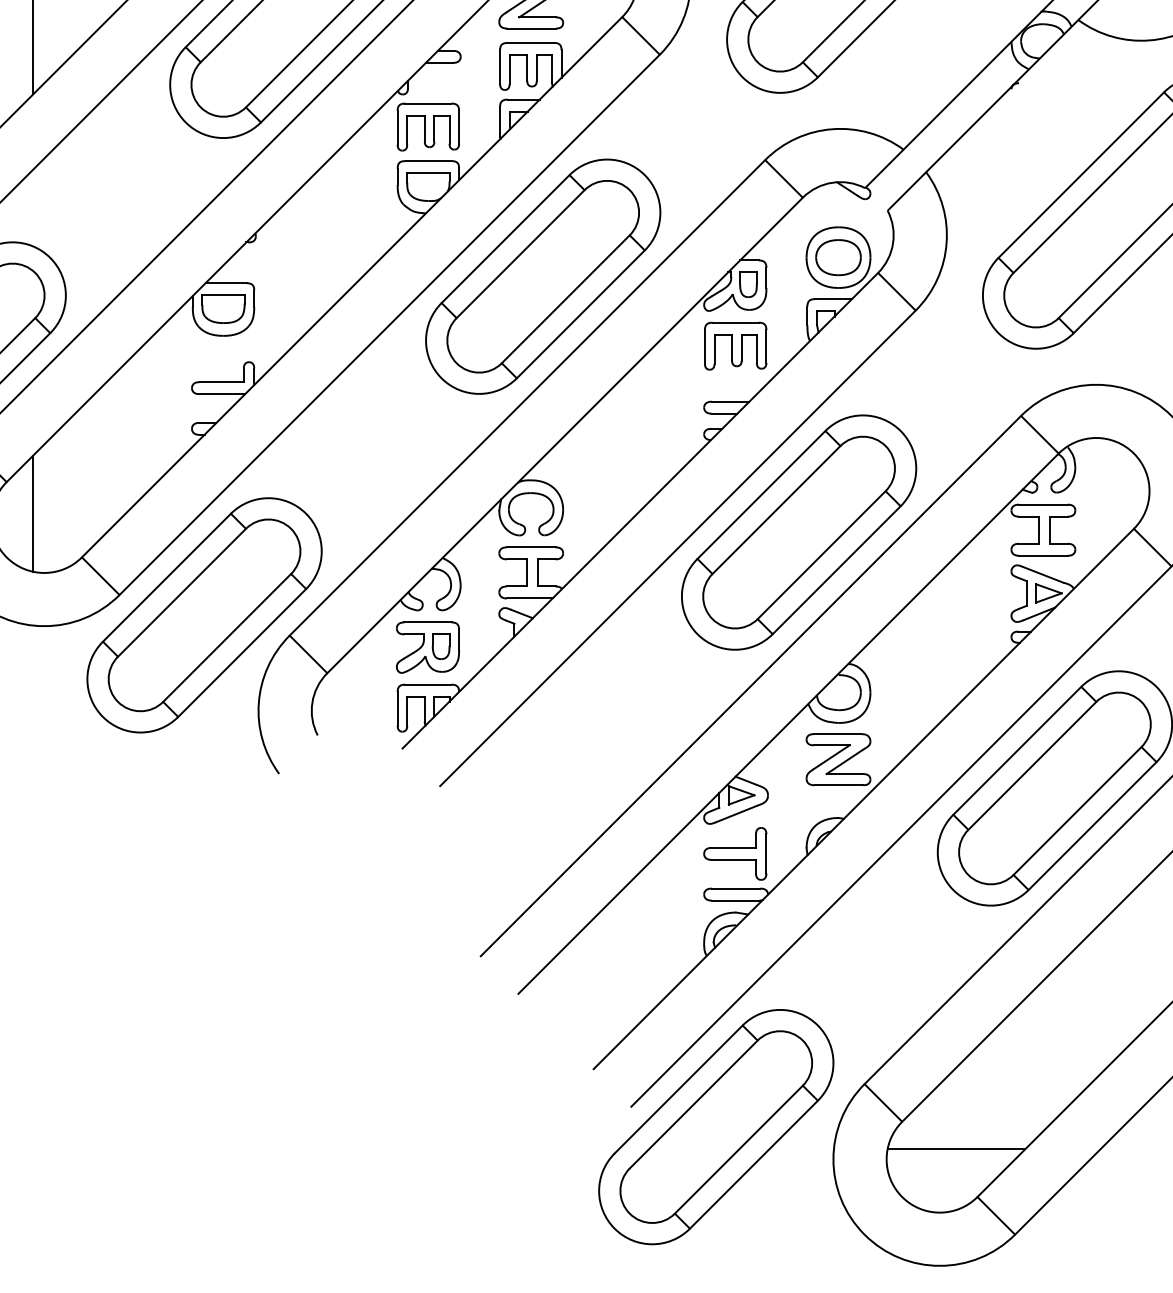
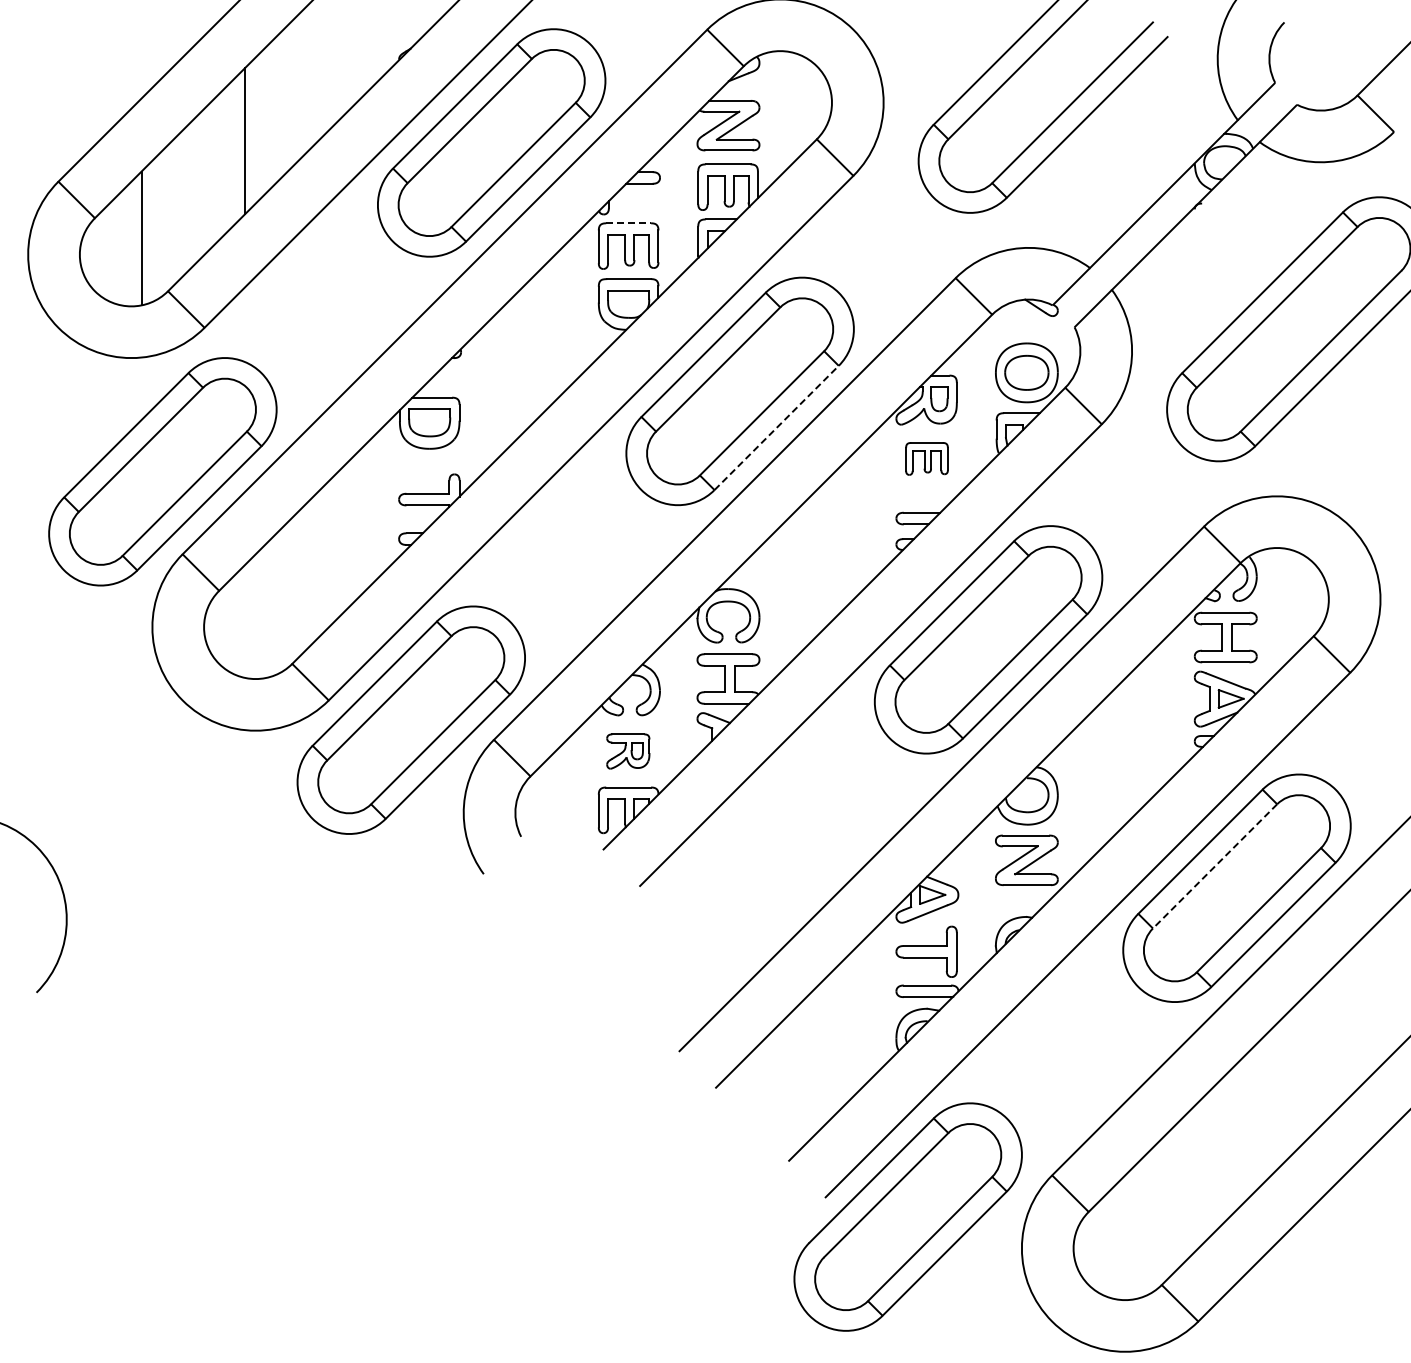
line: (429, 103) -> (629, 223), solid -> dashed
line: (580, 313) -> (776, 427), solid -> dashed
part: (735, 345) -> (926, 458), size x0.7
line: (32, 513) -> (244, 621), removed
part: (428, 647) -> (628, 751), size x0.7
line: (1032, 766) -> (1215, 866), solid -> dashed
line: (956, 1149) -> (1141, 1238), removed

